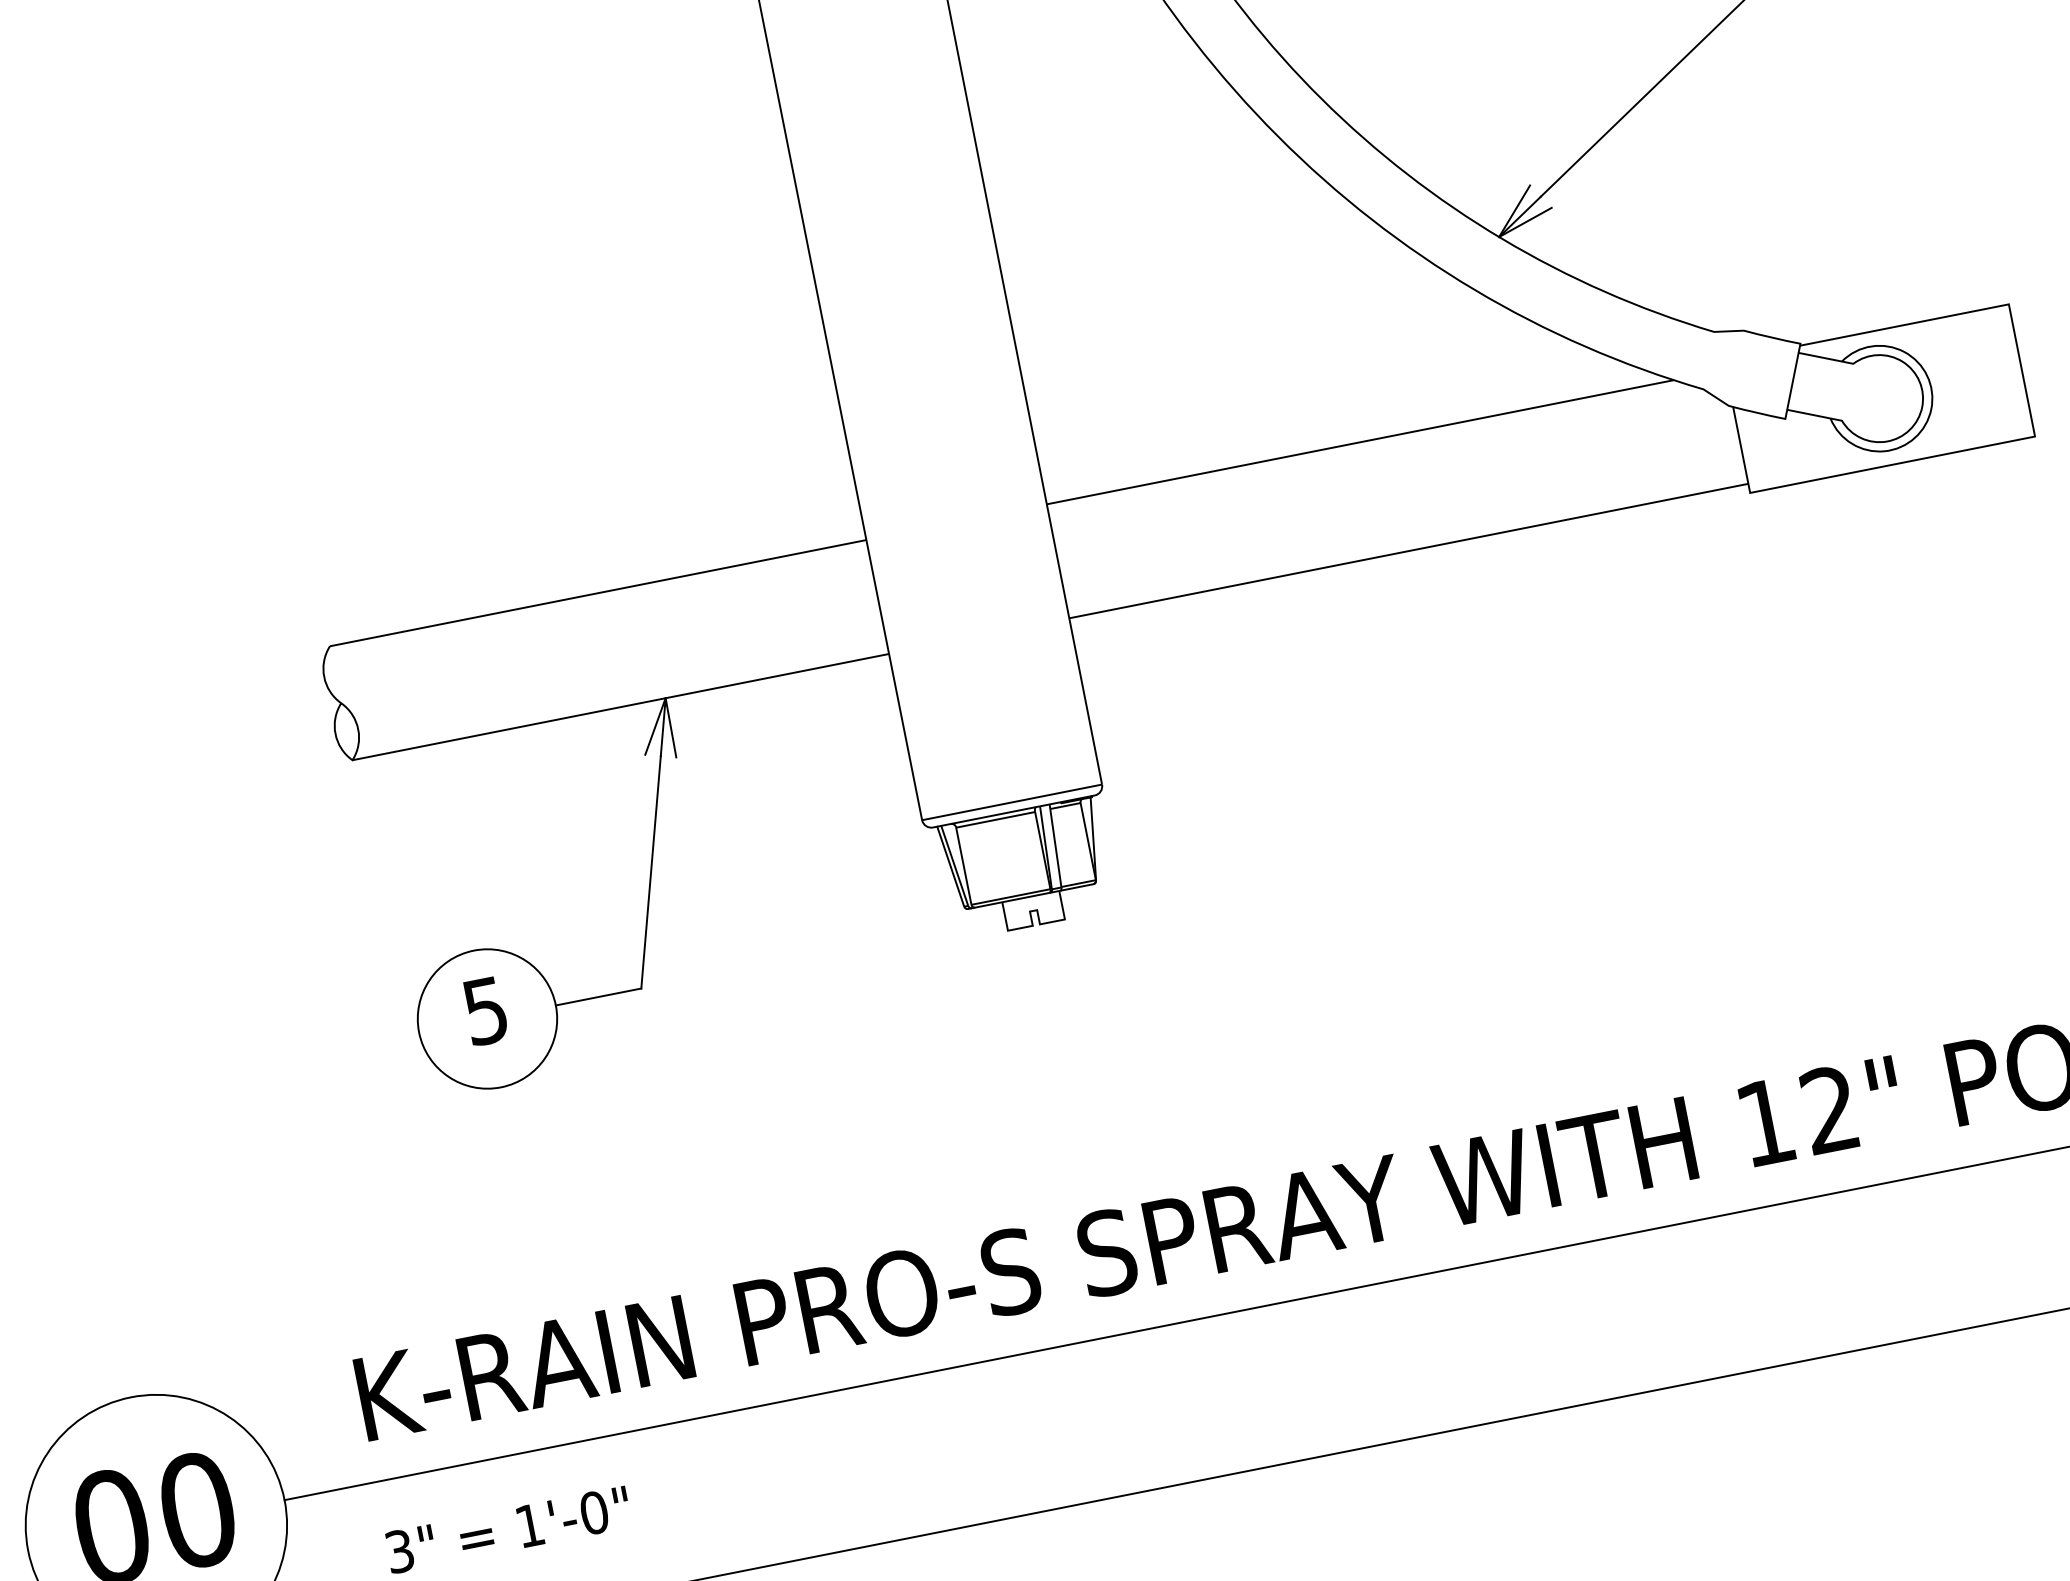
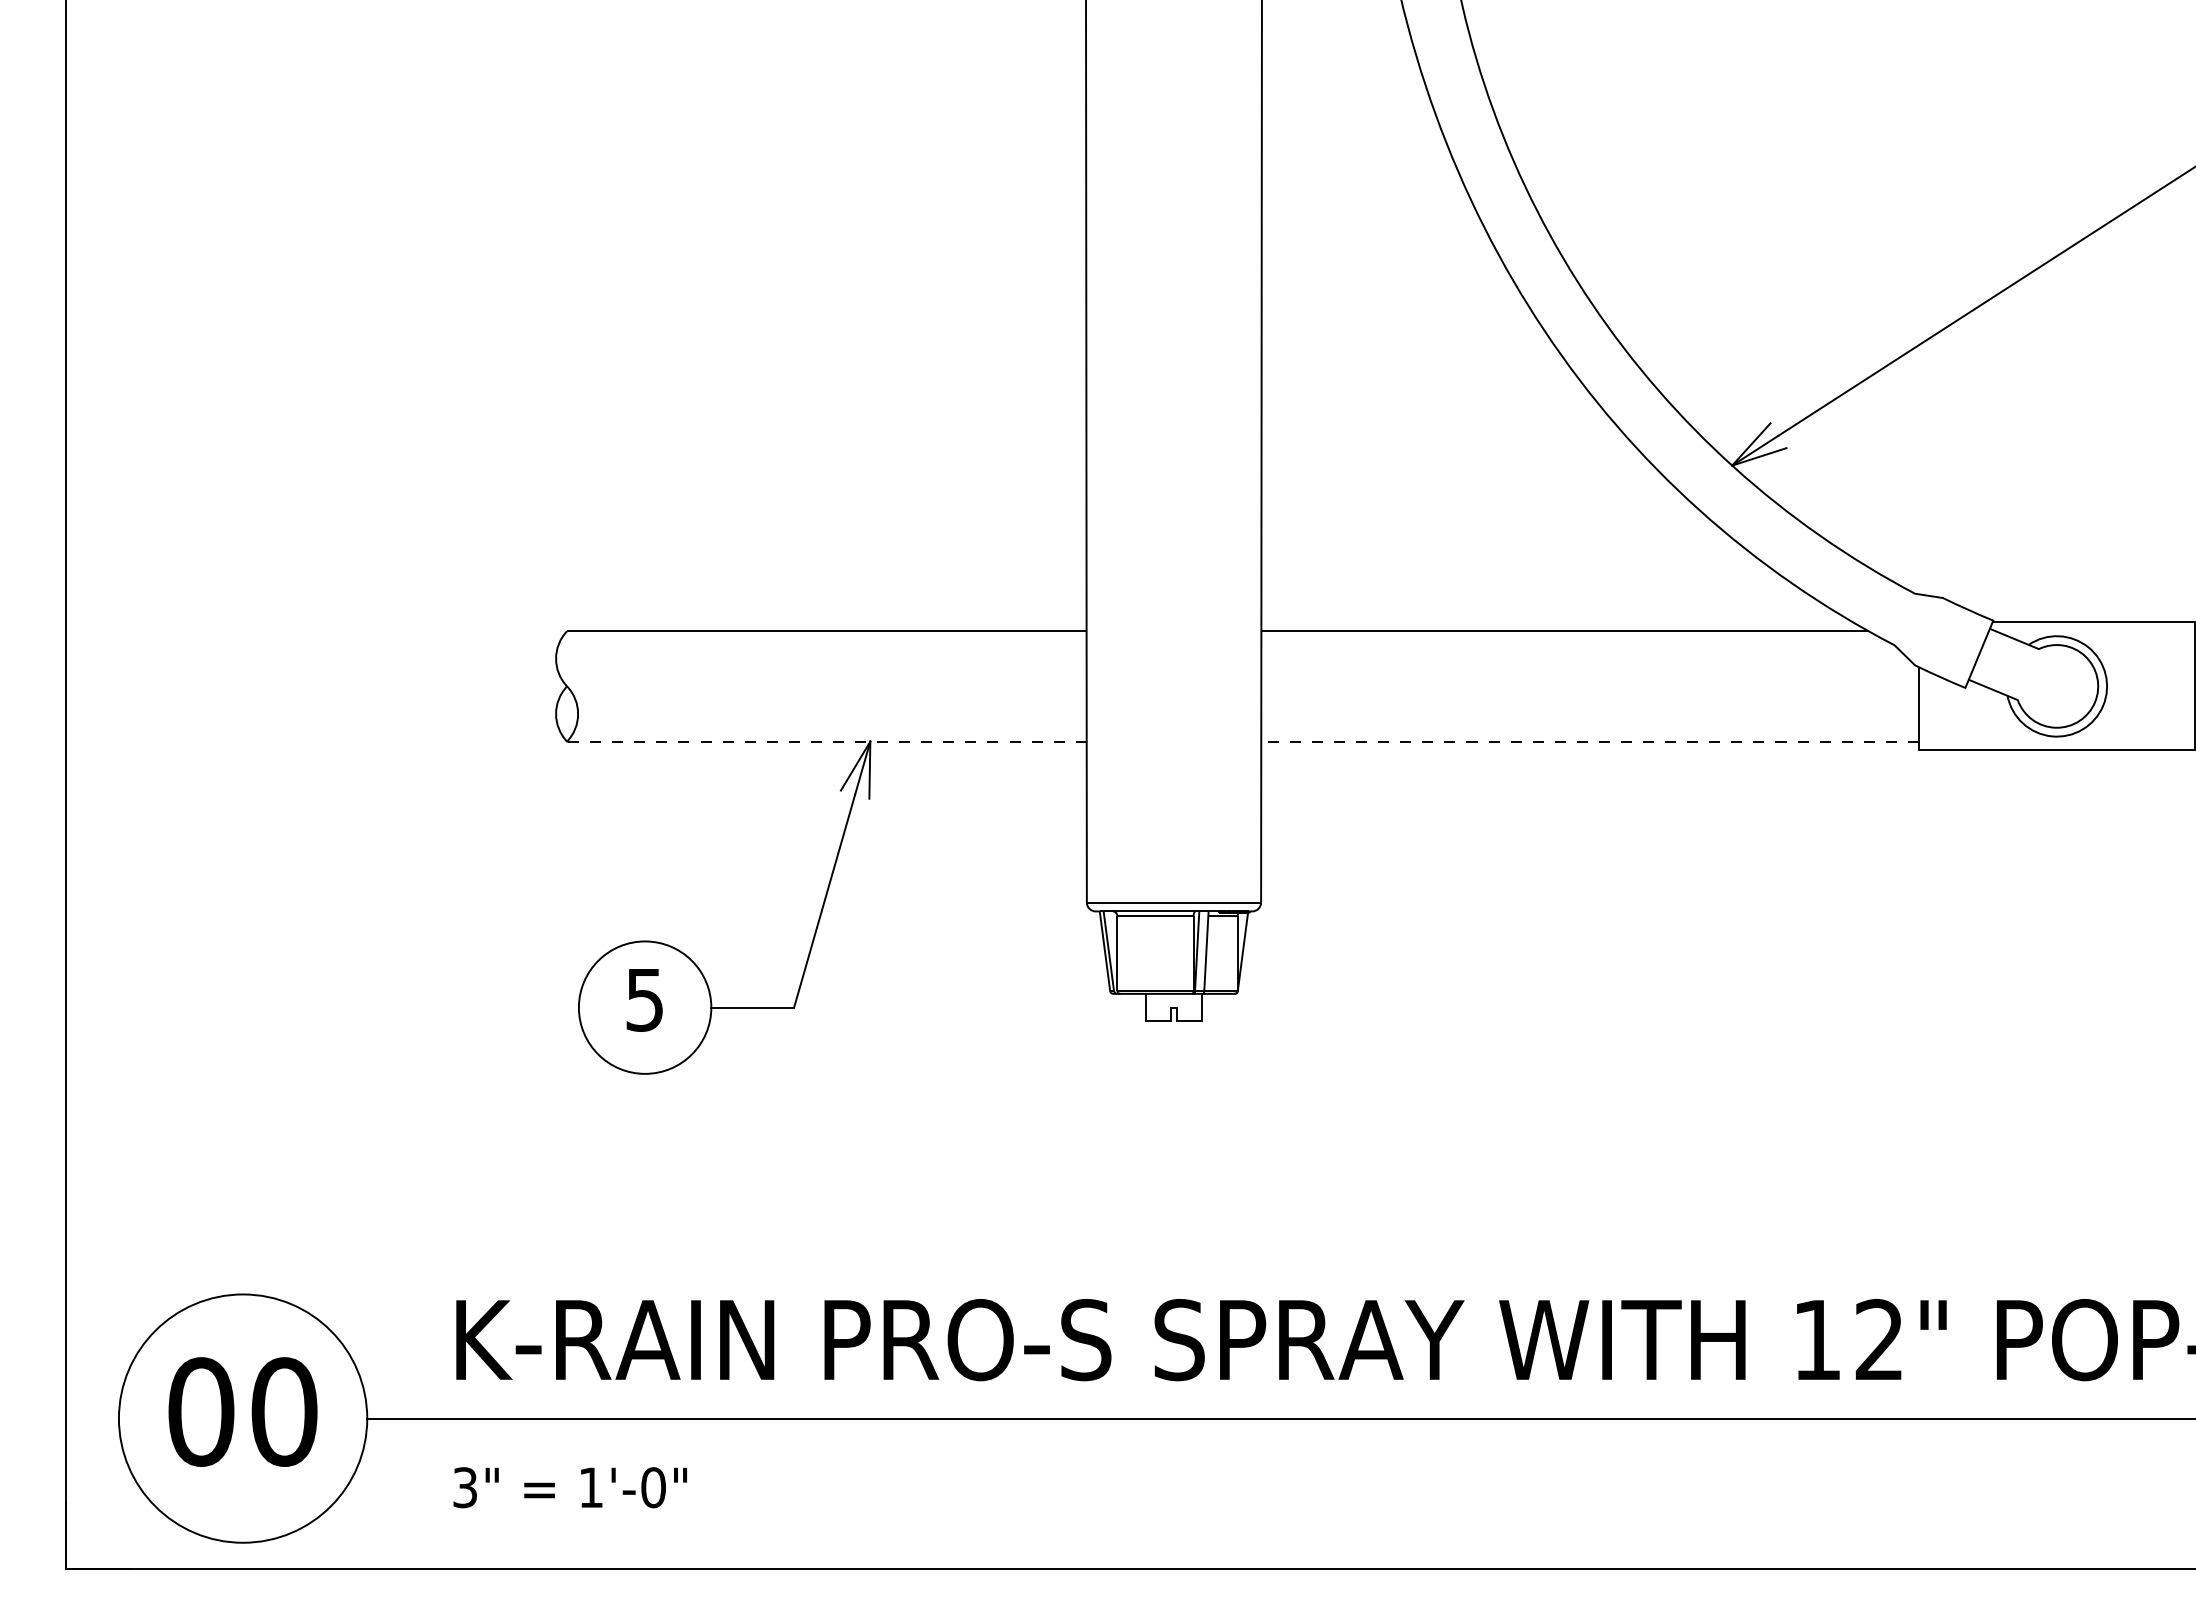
line: (1409, 550) -> (1590, 741), solid -> dashed
line: (620, 707) -> (826, 741), solid -> dashed

